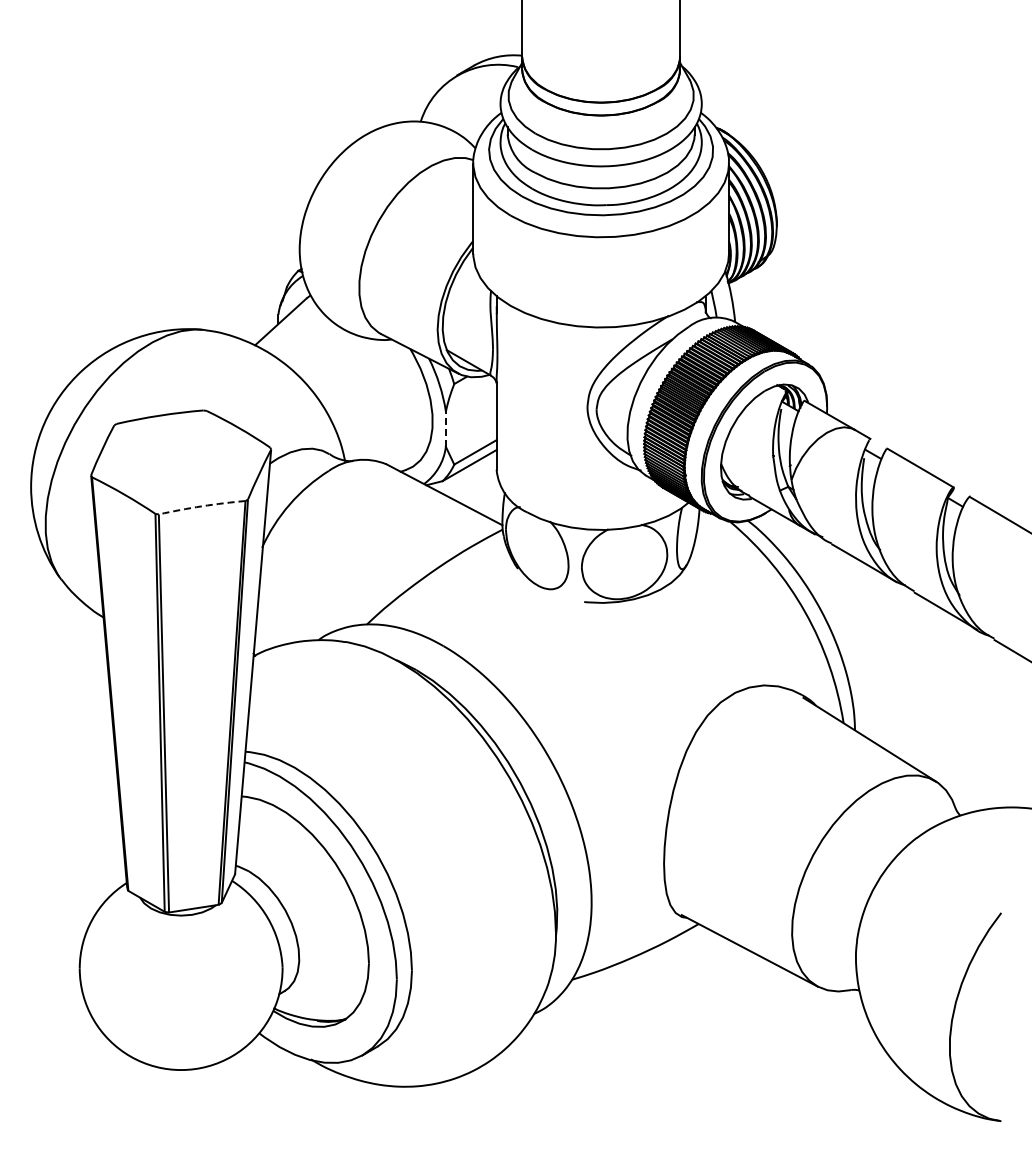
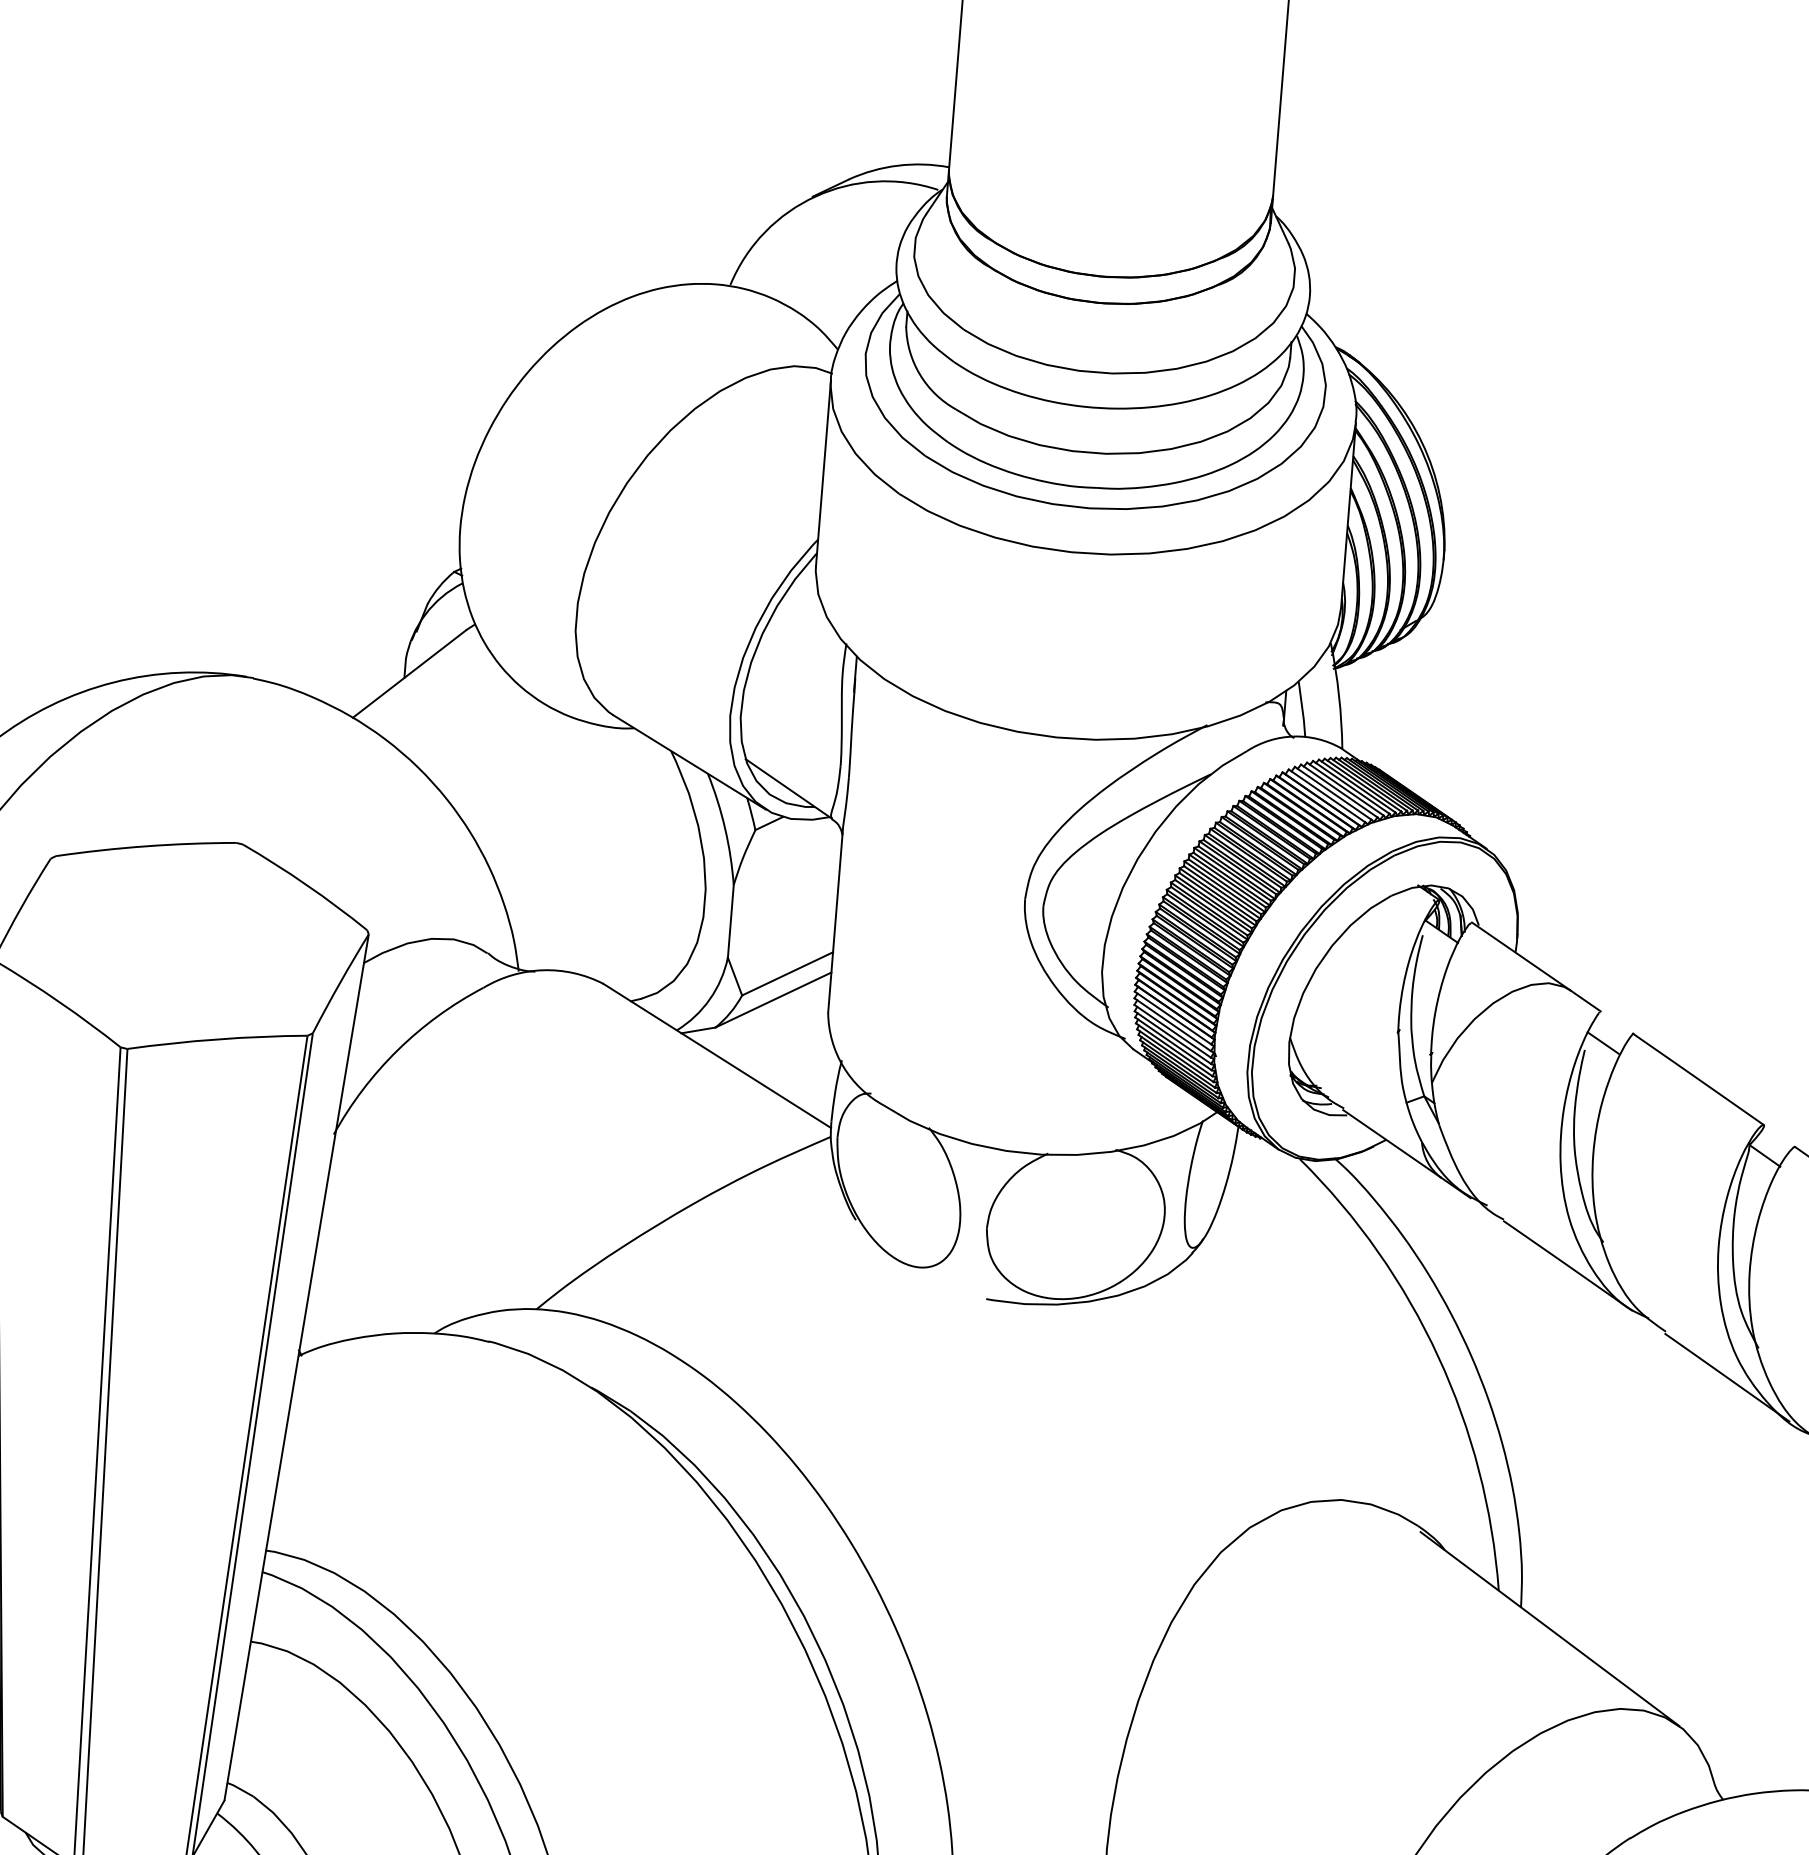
line: (445, 429) -> (729, 921), dashed -> solid
arc: (201, 506) -> (216, 1039), dashed -> solid

